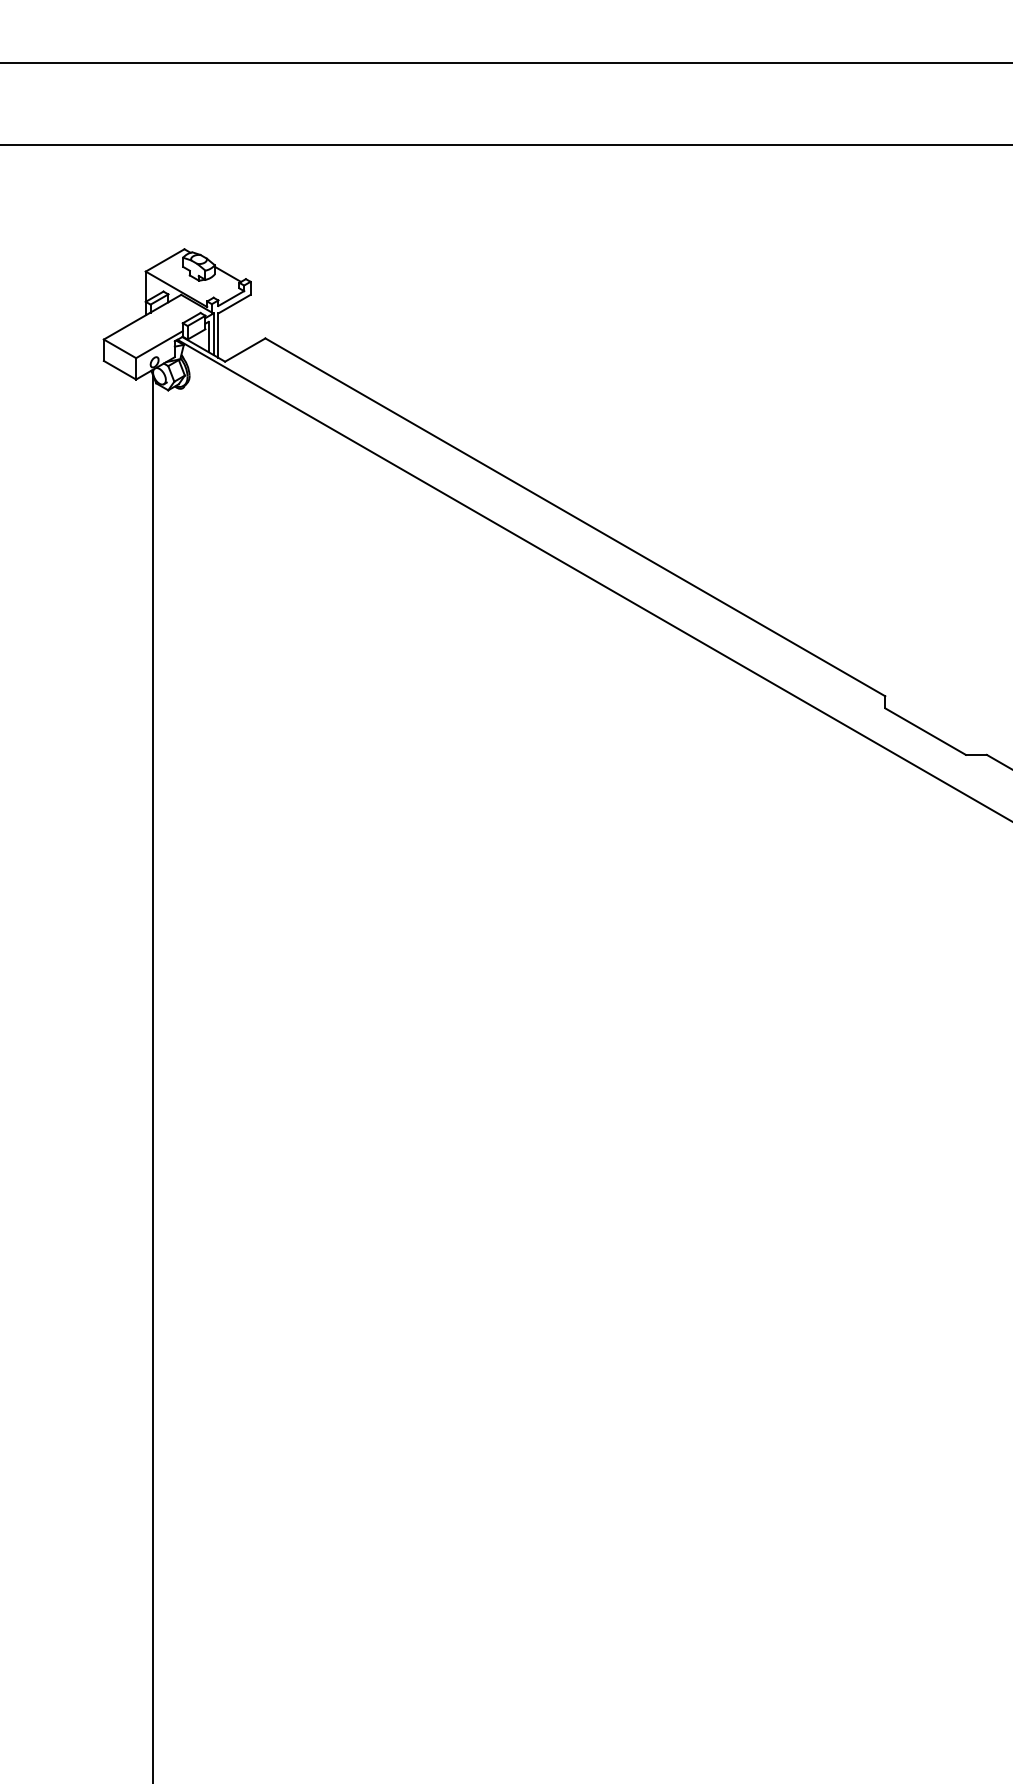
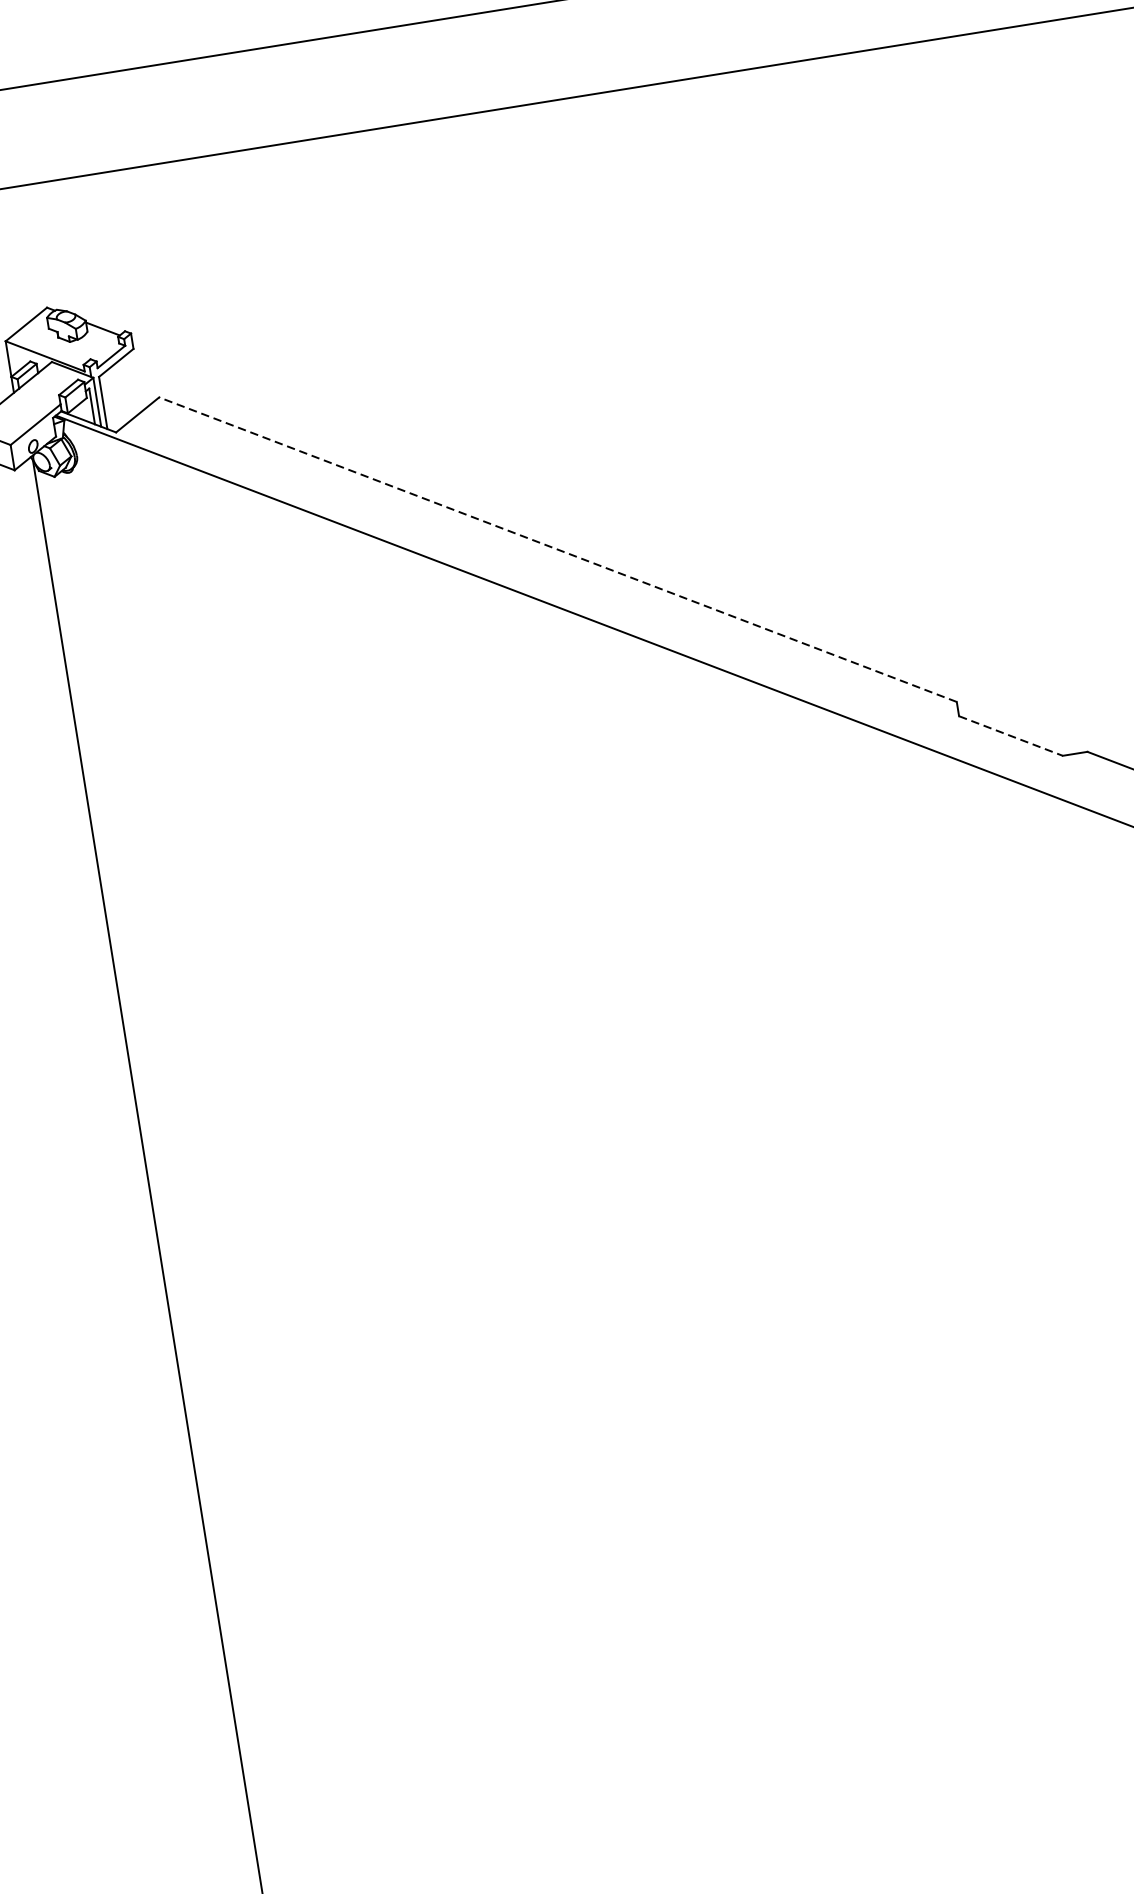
line: (575, 517) -> (558, 549), solid -> dashed
line: (925, 731) -> (1010, 735), solid -> dashed

